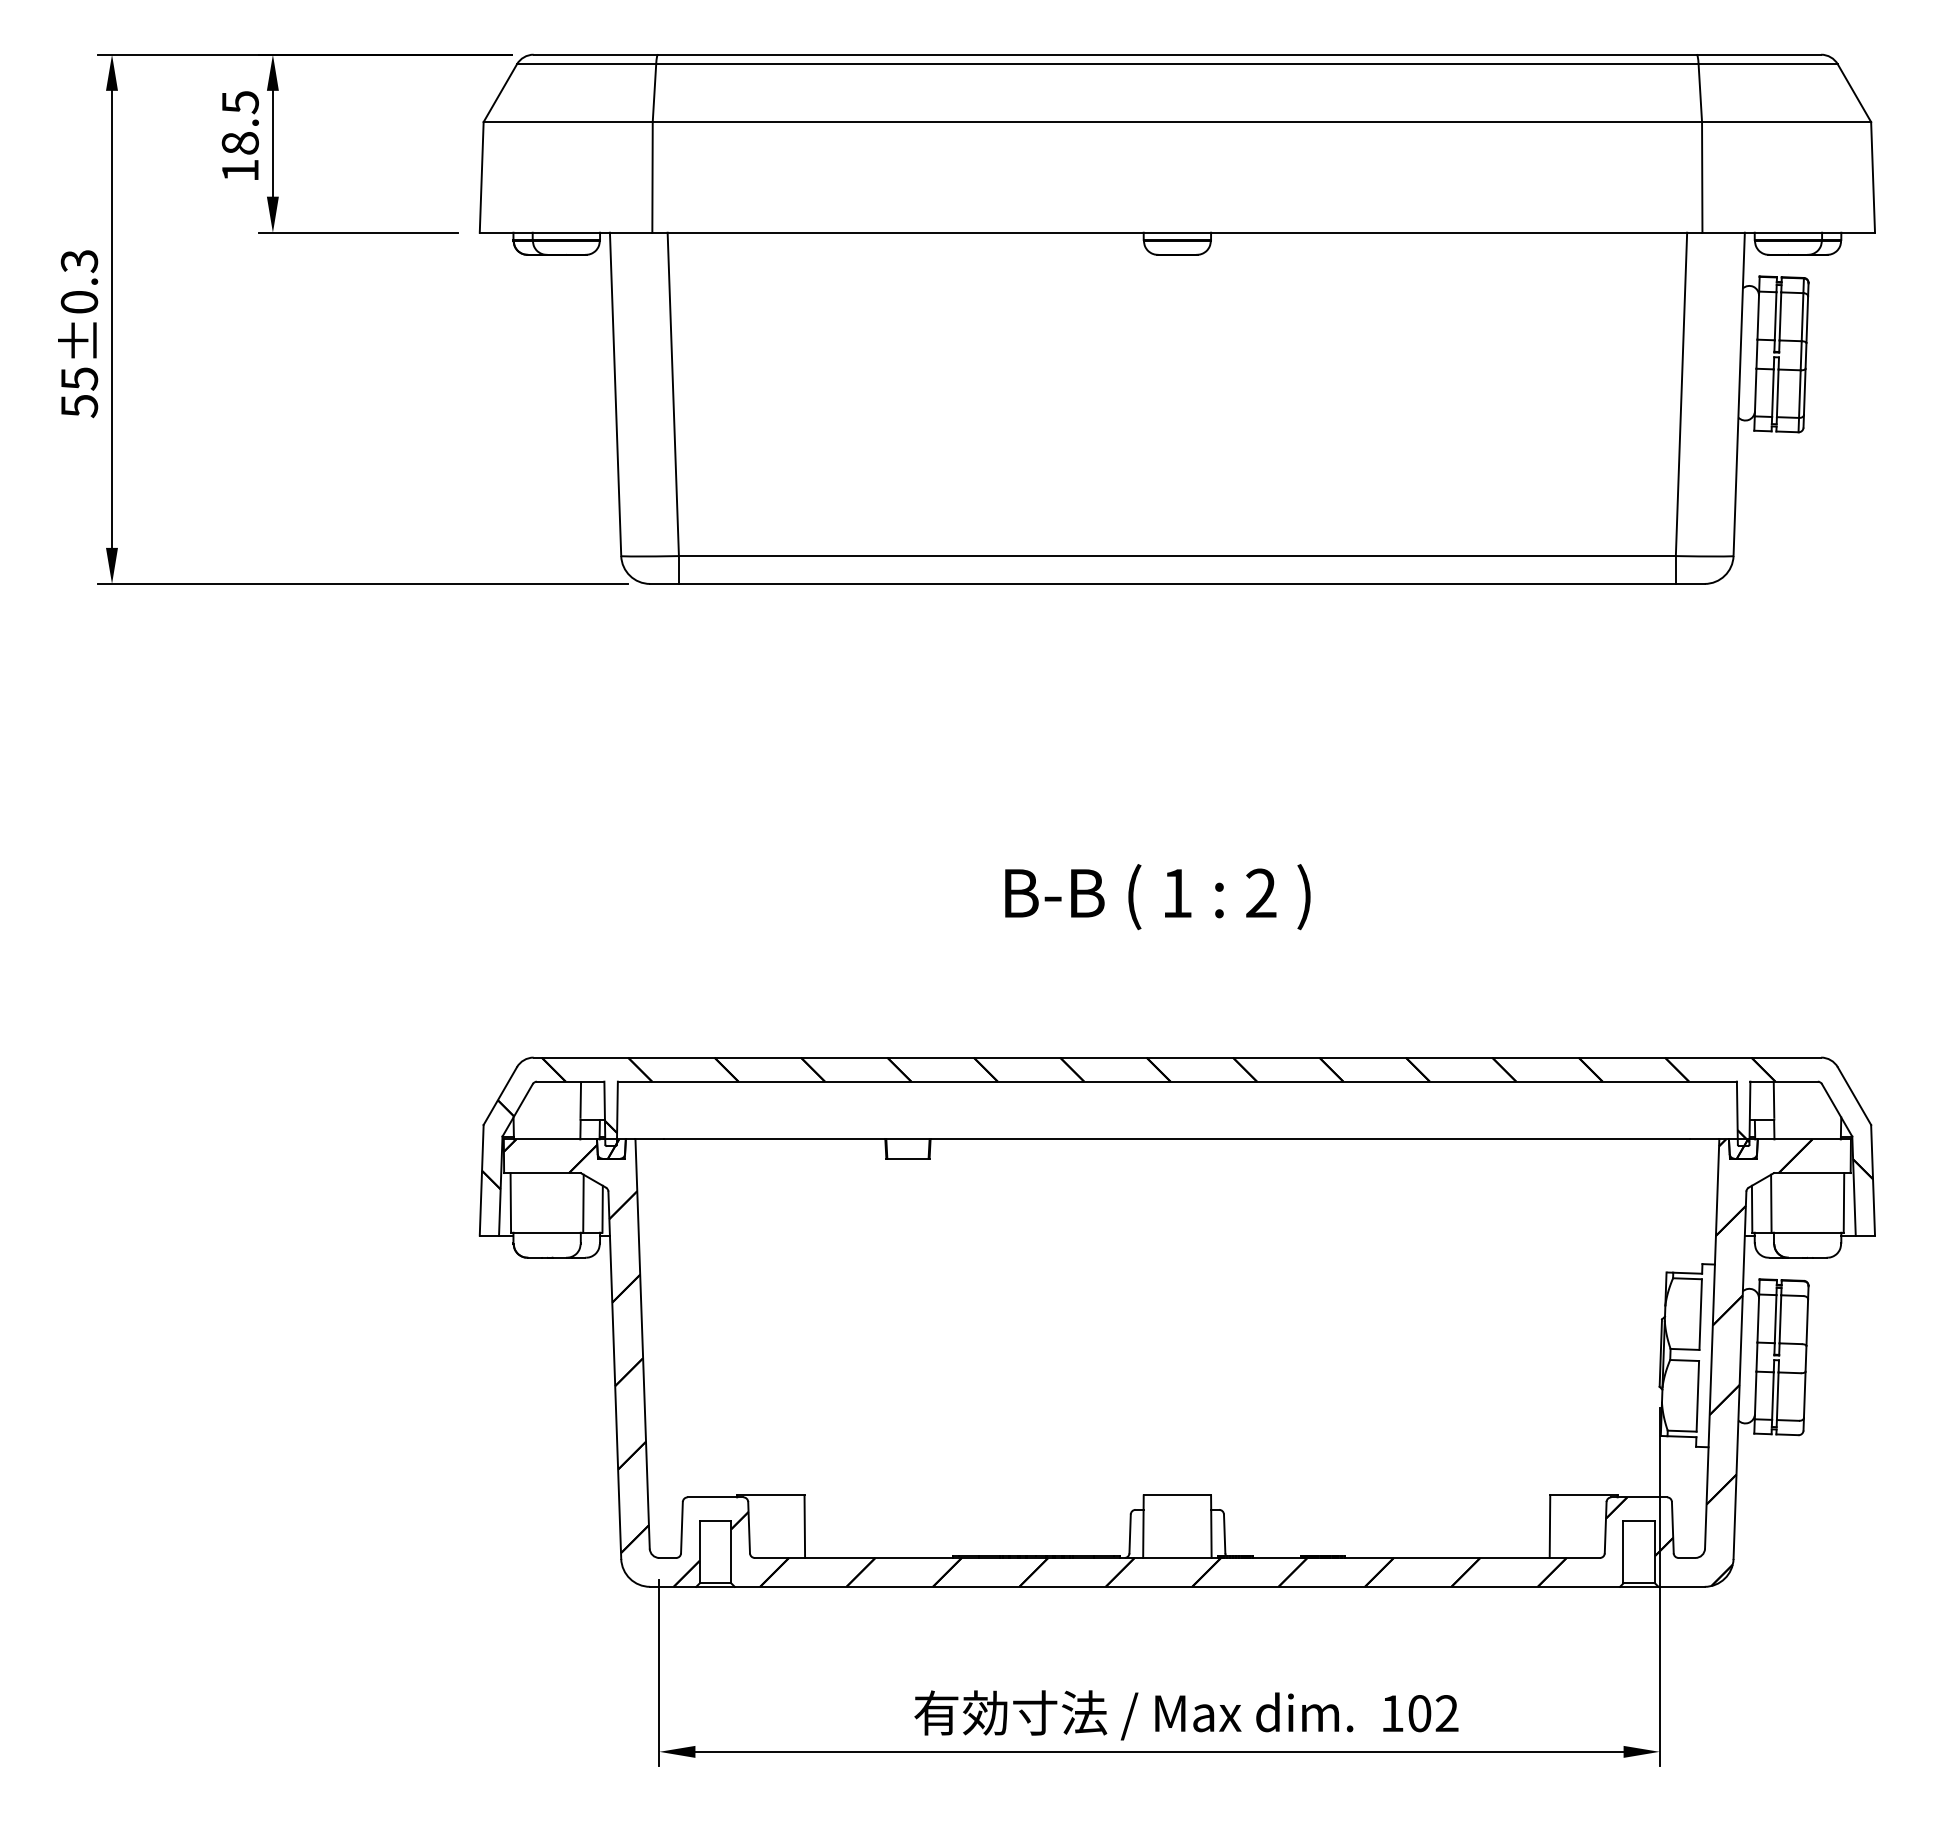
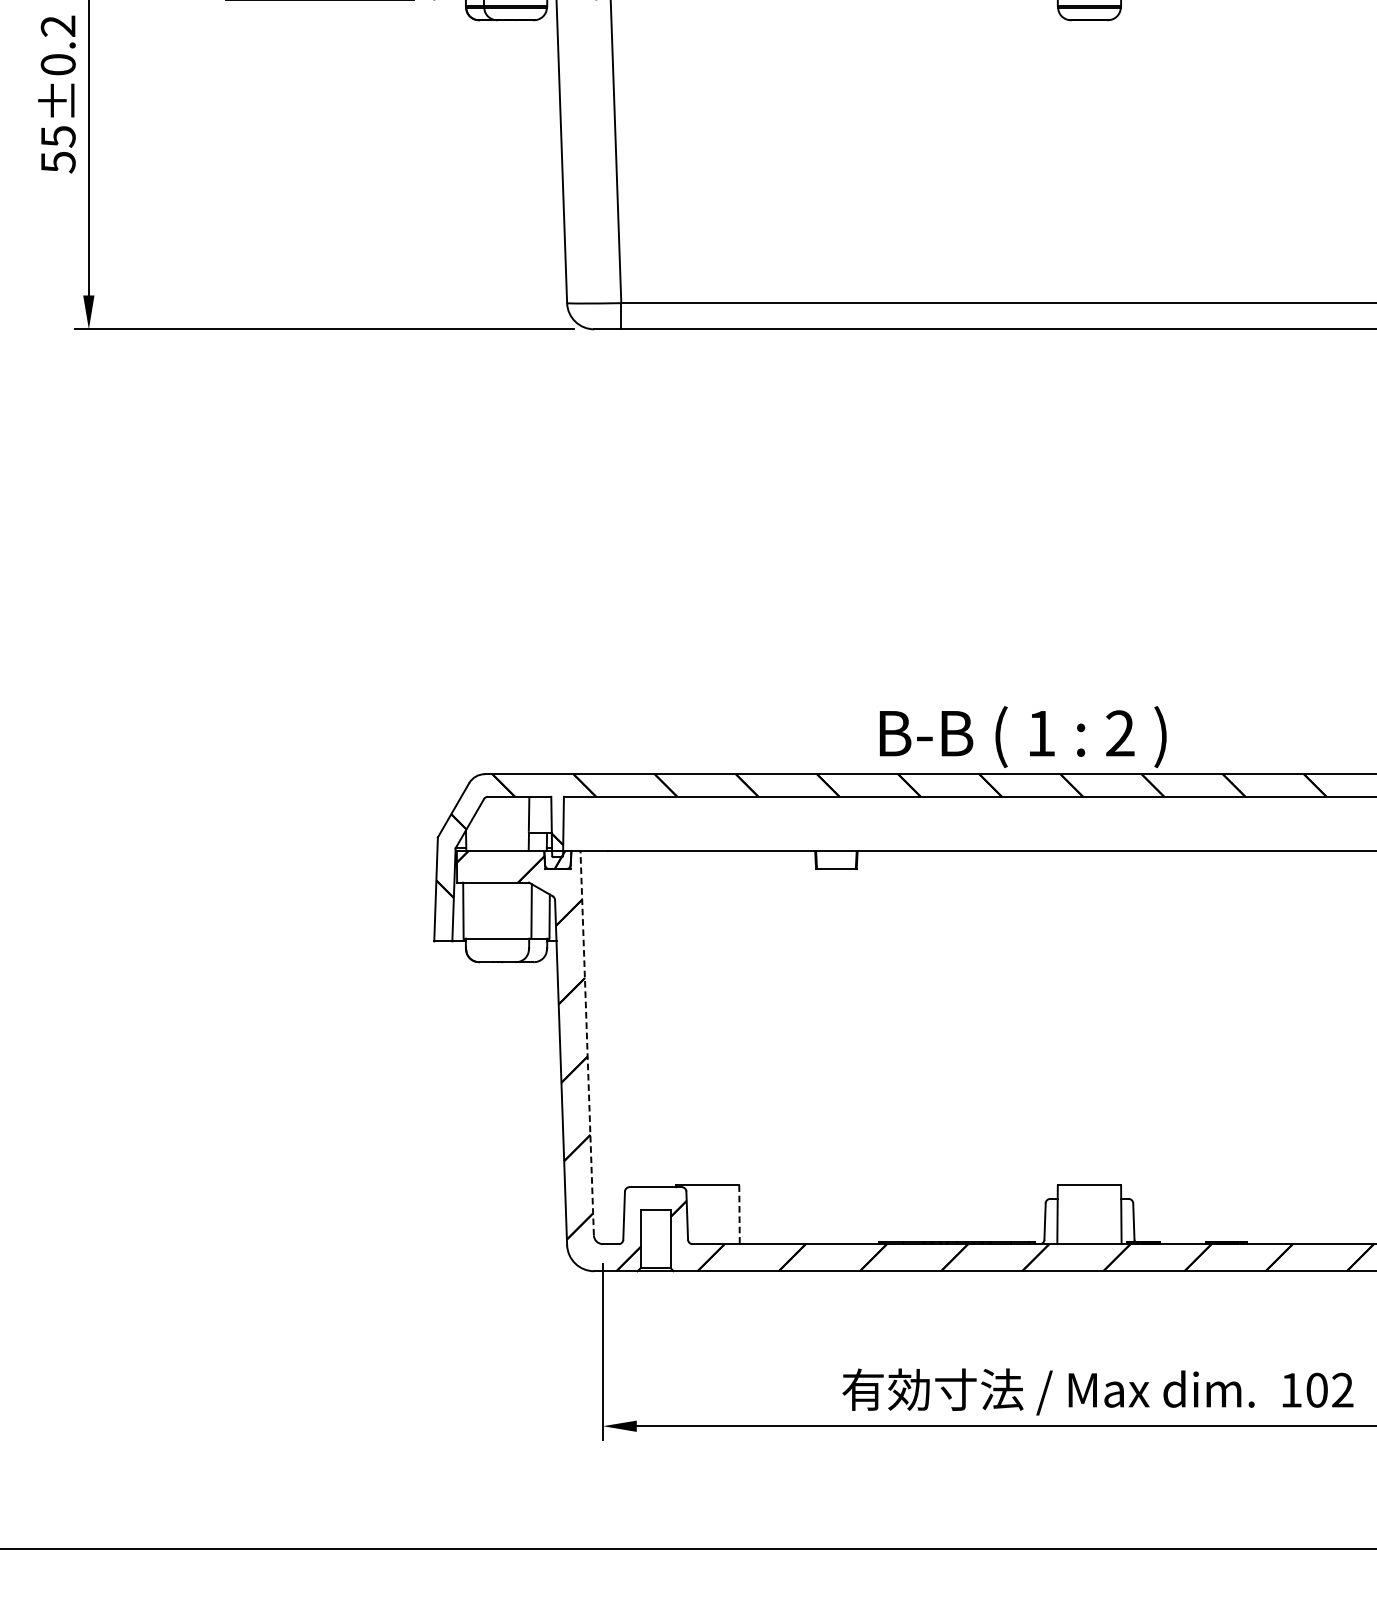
text: (79, 261) -> (58, 26), 55±0.3 -> 55±0.2
text: (1157, 897) -> (1022, 737), moved
line: (642, 1344) -> (587, 1043), solid -> dashed
line: (804, 1527) -> (739, 1215), solid -> dashed

